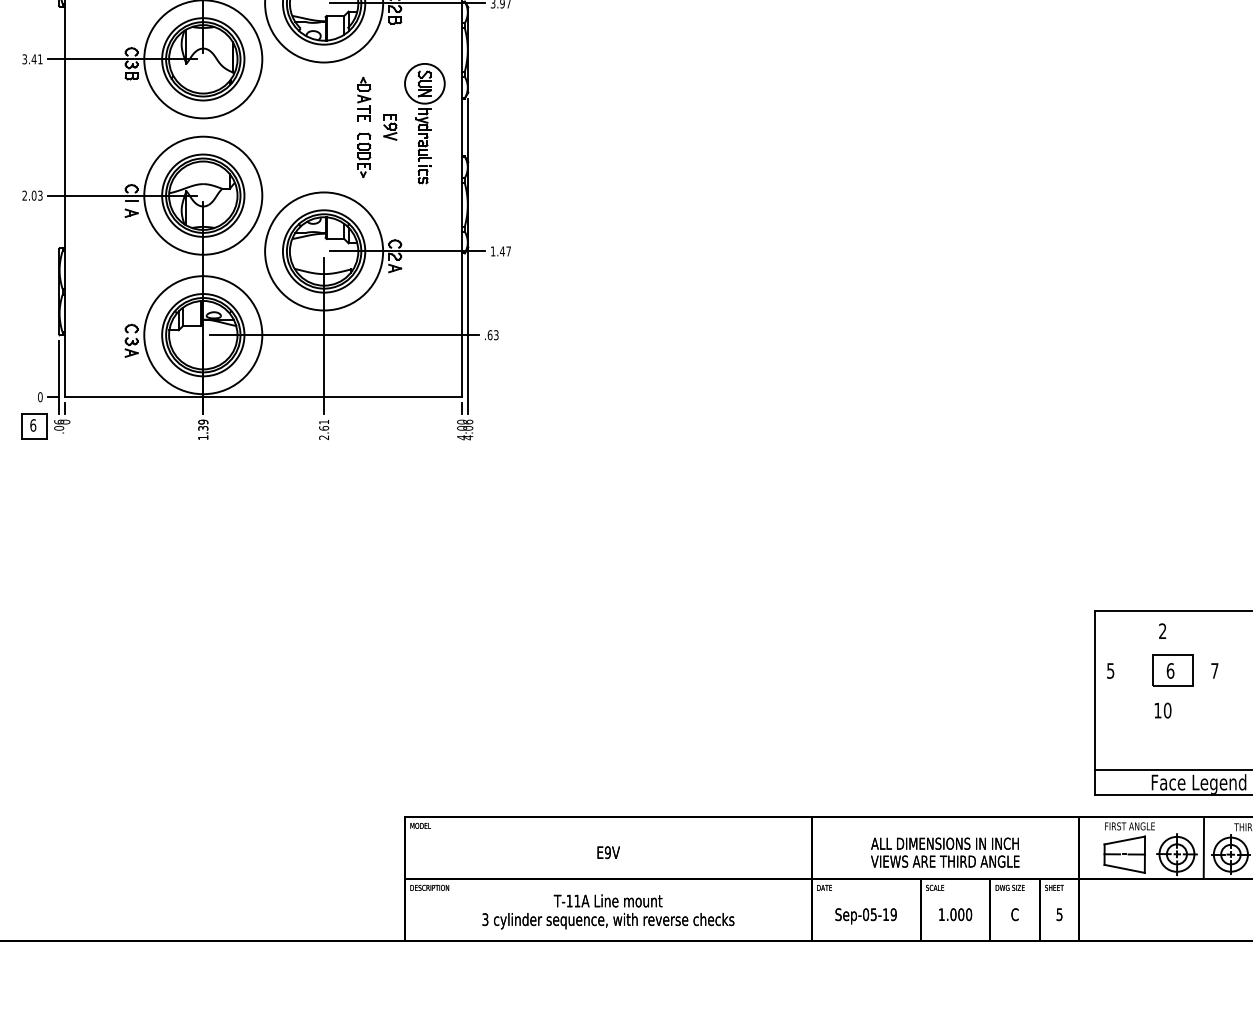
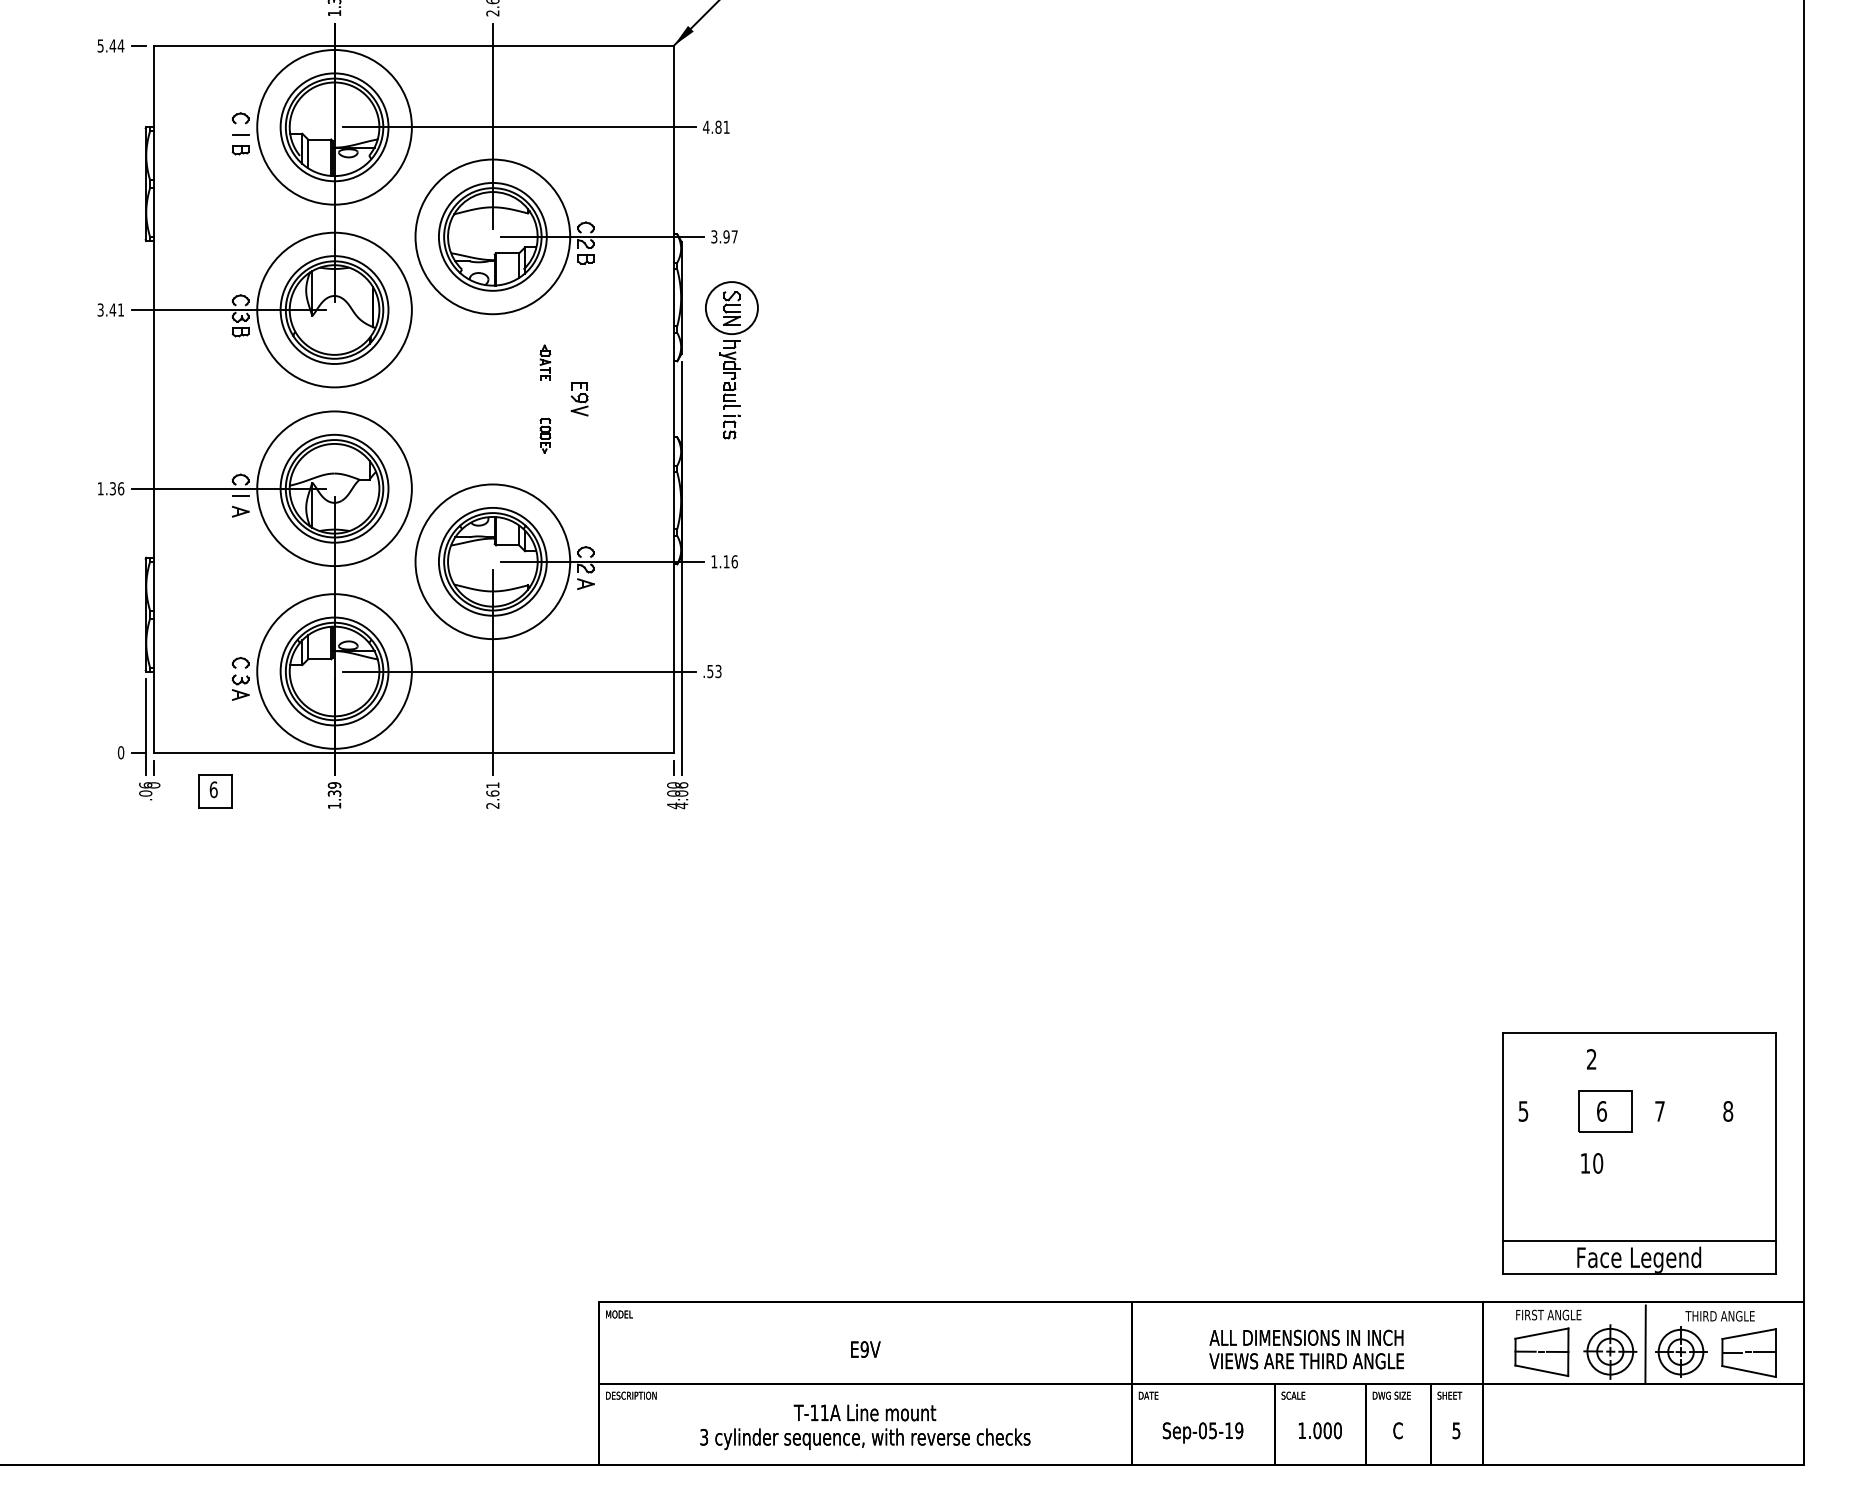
part: (364, 99) -> (545, 362), size x0.6
part: (424, 123) -> (731, 360), moved
part: (364, 155) -> (545, 435), size x0.6
text: (32, 195) -> (110, 488), 2.03 -> 1.36
text: (505, 251) -> (730, 561), 1.47 -> 1.16
text: (490, 335) -> (710, 671), .63 -> .53
part: (34, 426) -> (215, 791), moved

